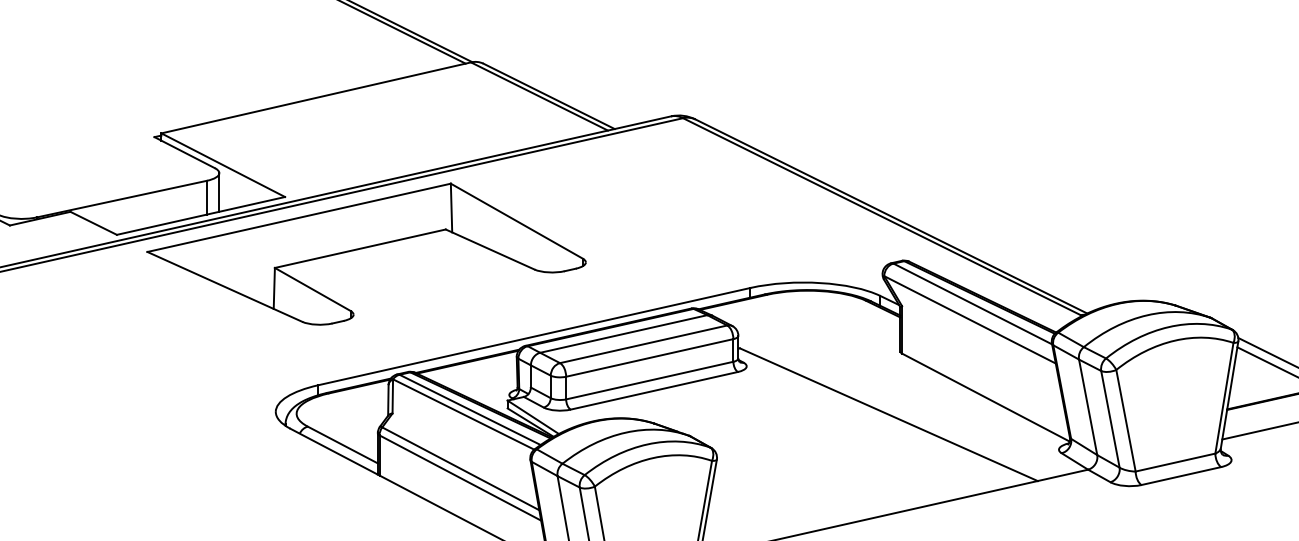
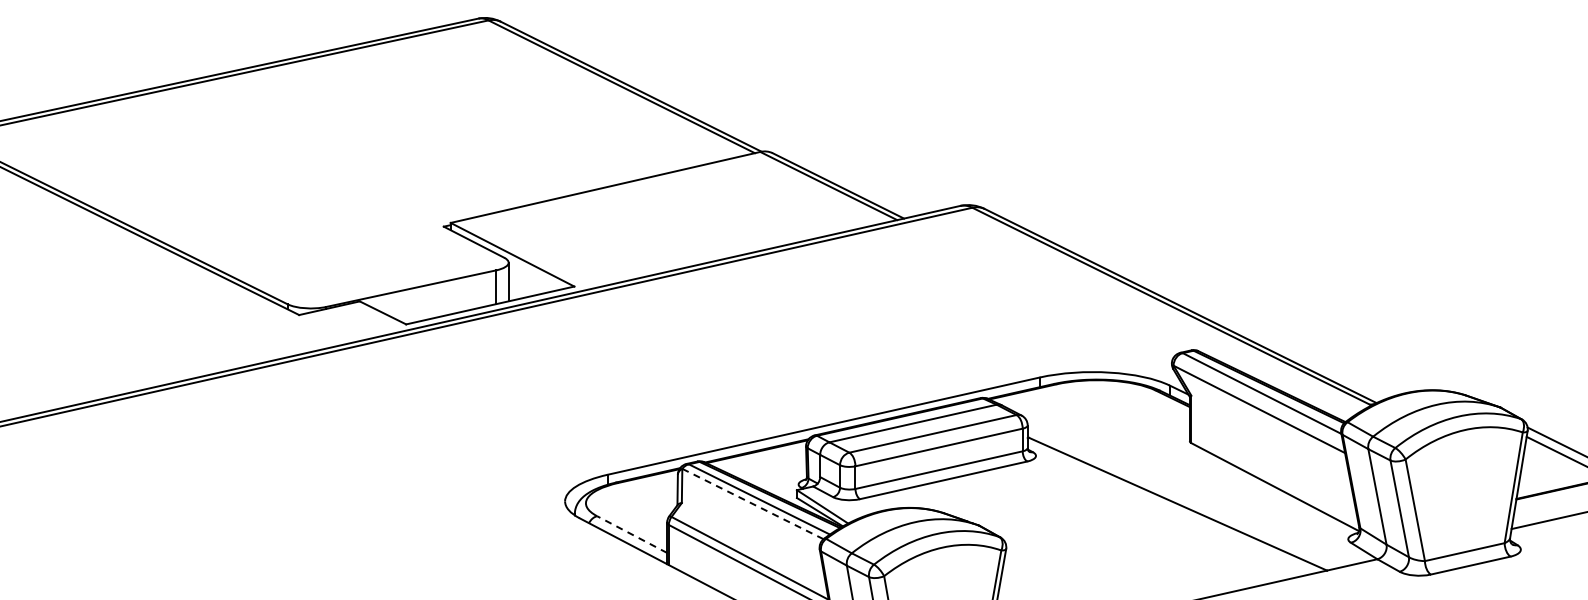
part: (366, 253) -> (655, 343), removed
line: (463, 414) -> (752, 504), solid -> dashed
line: (342, 444) -> (631, 534), solid -> dashed

